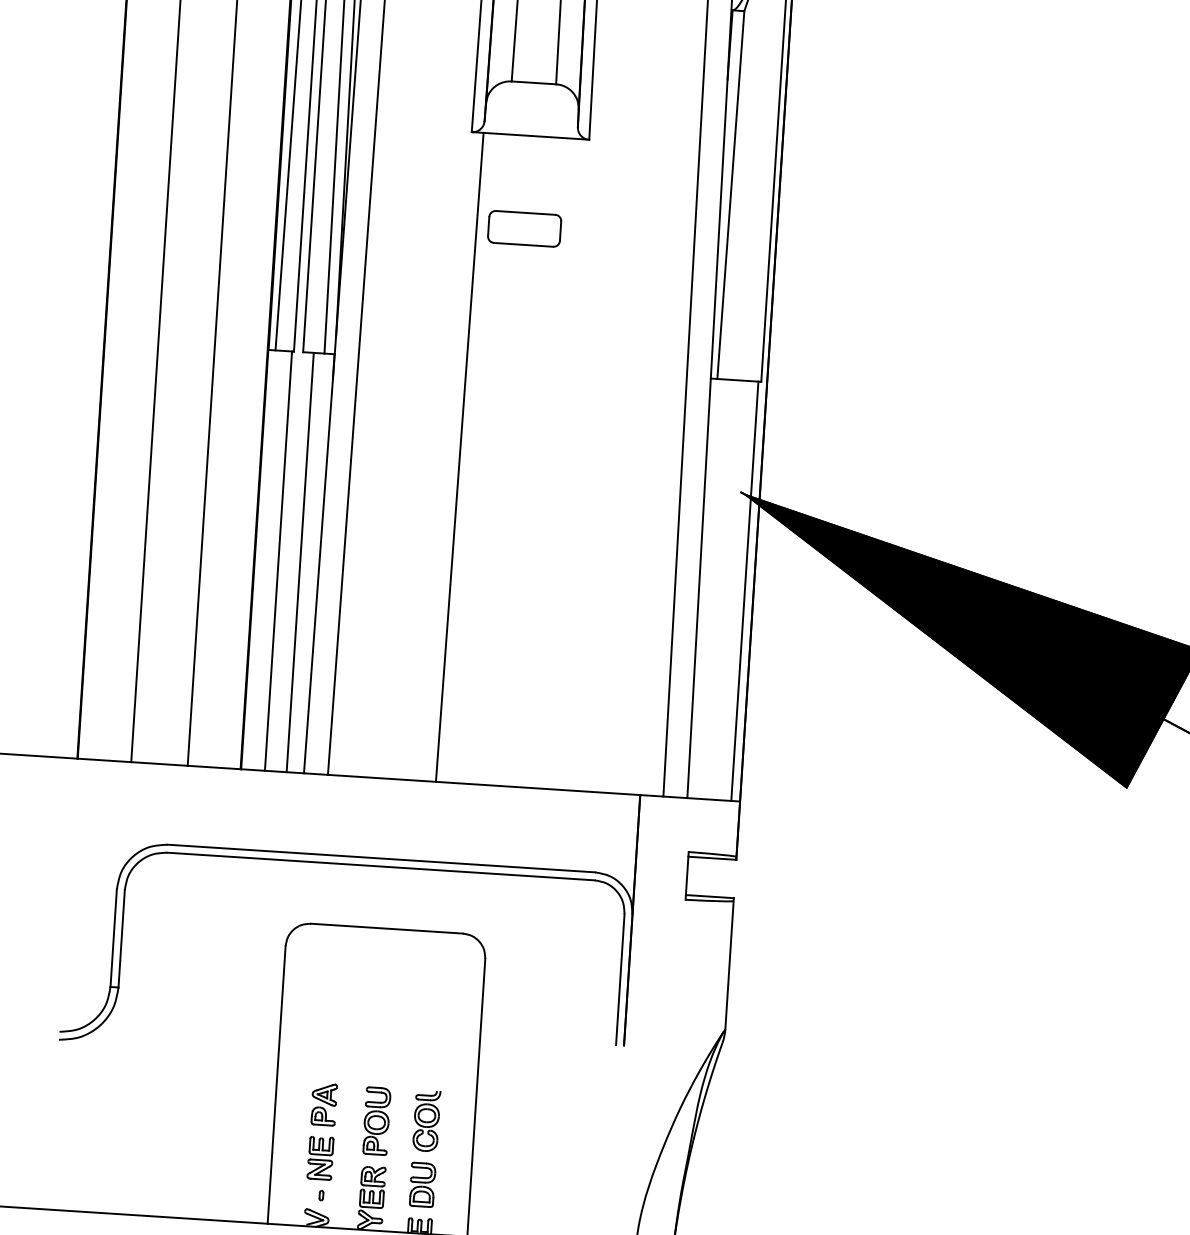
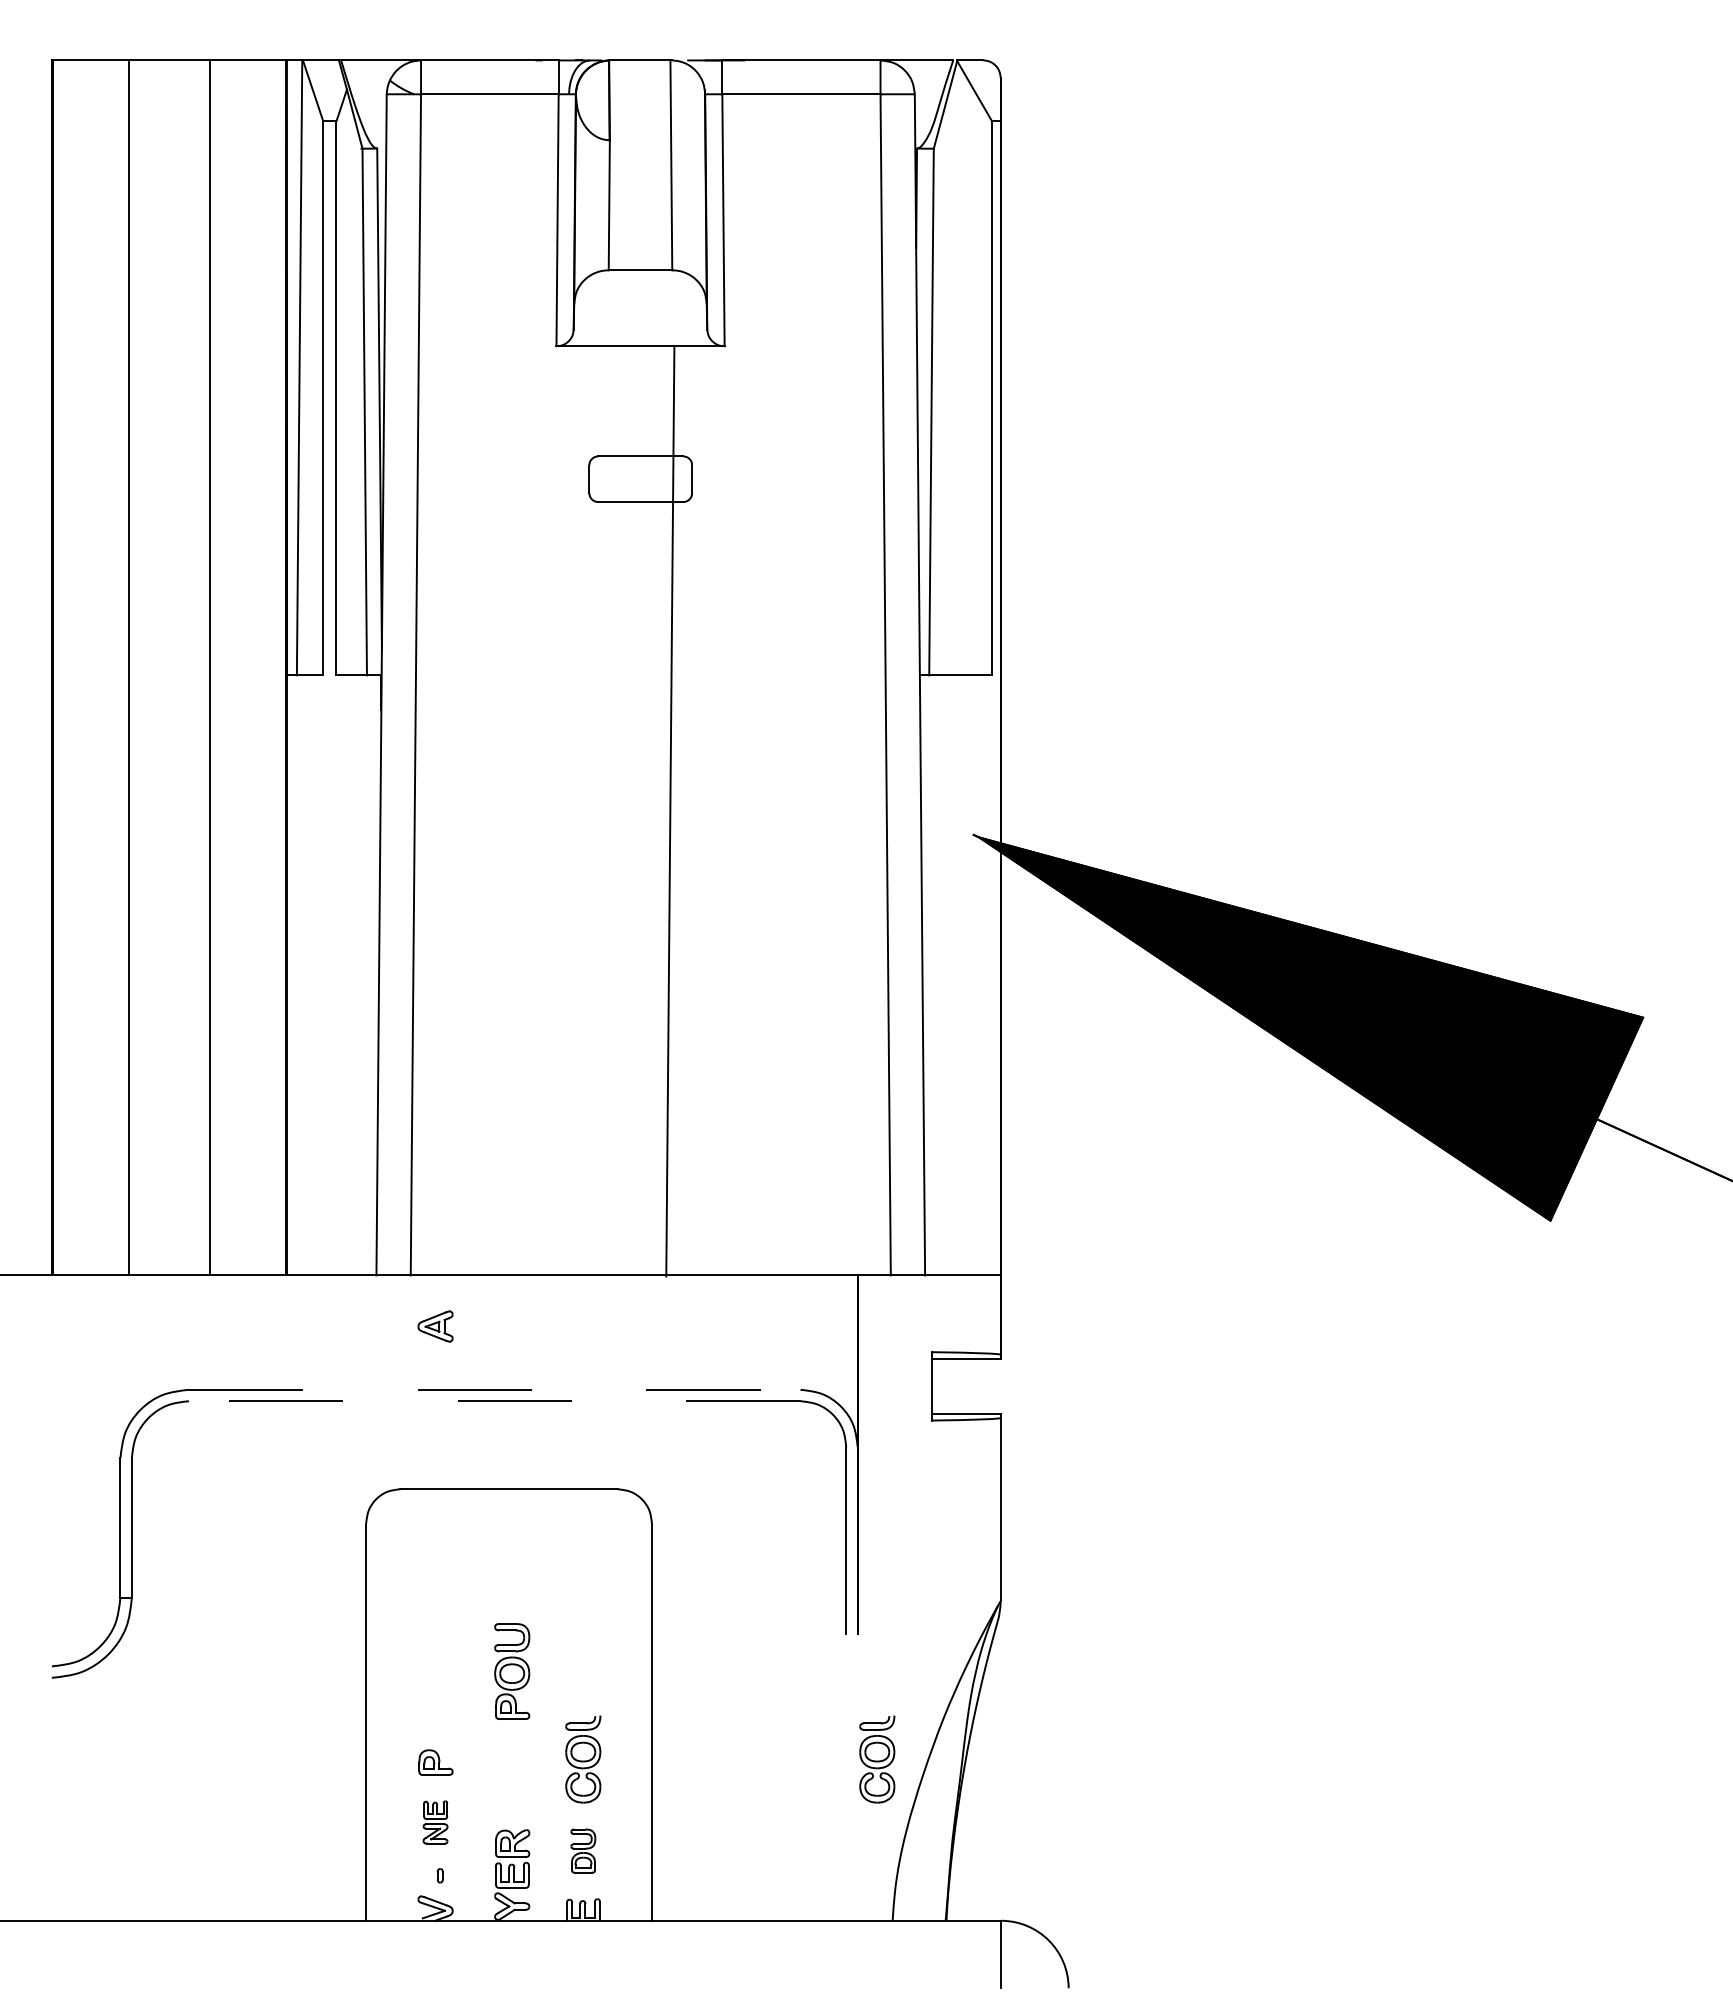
line: (459, 457) -> (670, 811), moved
line: (278, 561) -> (320, 975), removed
line: (300, 562) -> (351, 975), removed
line: (744, 591) -> (987, 975), removed
line: (381, 858) -> (494, 1389), solid -> dashed
line: (380, 866) -> (494, 1401), solid -> dashed
part: (324, 1094) -> (435, 1326), moved
part: (376, 1121) -> (512, 1671), moved
part: (632, 1134) -> (877, 1759), added
part: (320, 1158) -> (435, 1822), size x0.7
part: (422, 1184) -> (583, 1850), size x0.7

